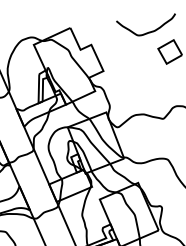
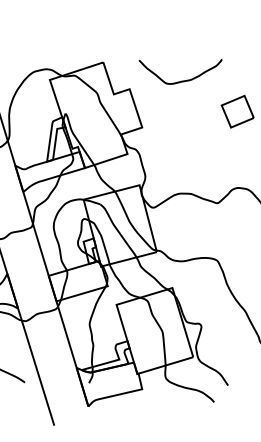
curve: (148, 32) -> (181, 80), moved

